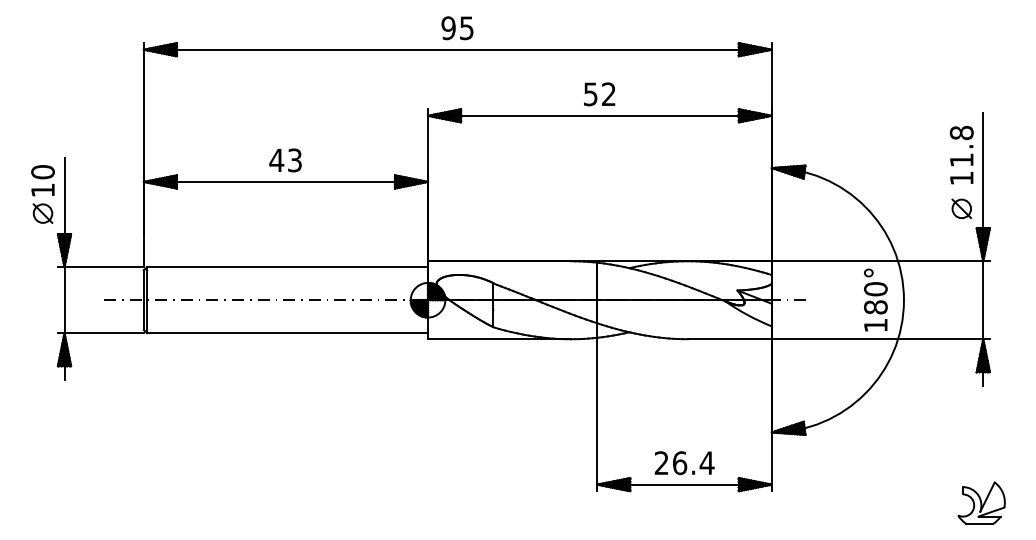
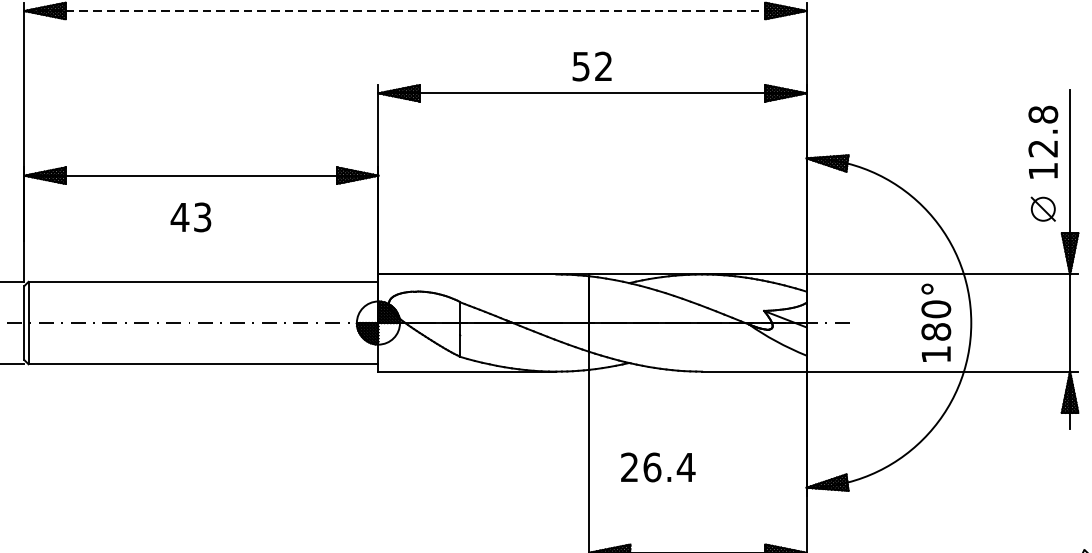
line: (457, 49) -> (415, 10), solid -> dashed
text: (285, 160) -> (190, 217), moved
text: (961, 160) -> (1042, 148), 11.8 -> 12.8
text: (684, 463) -> (658, 467), moved

